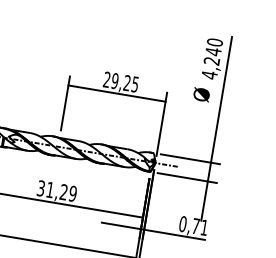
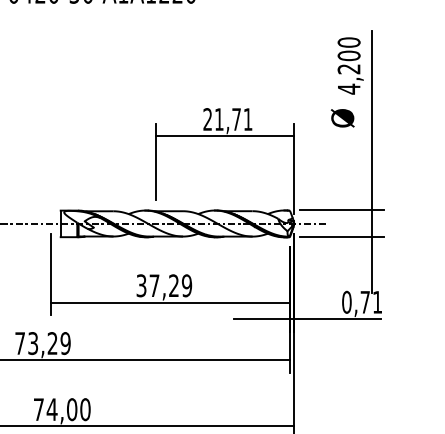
text: (213, 51) -> (348, 55), 4,240 -> 4,200
text: (125, 82) -> (233, 119), 29,25 -> 21,71
text: (50, 189) -> (154, 285), 31,29 -> 37,29

